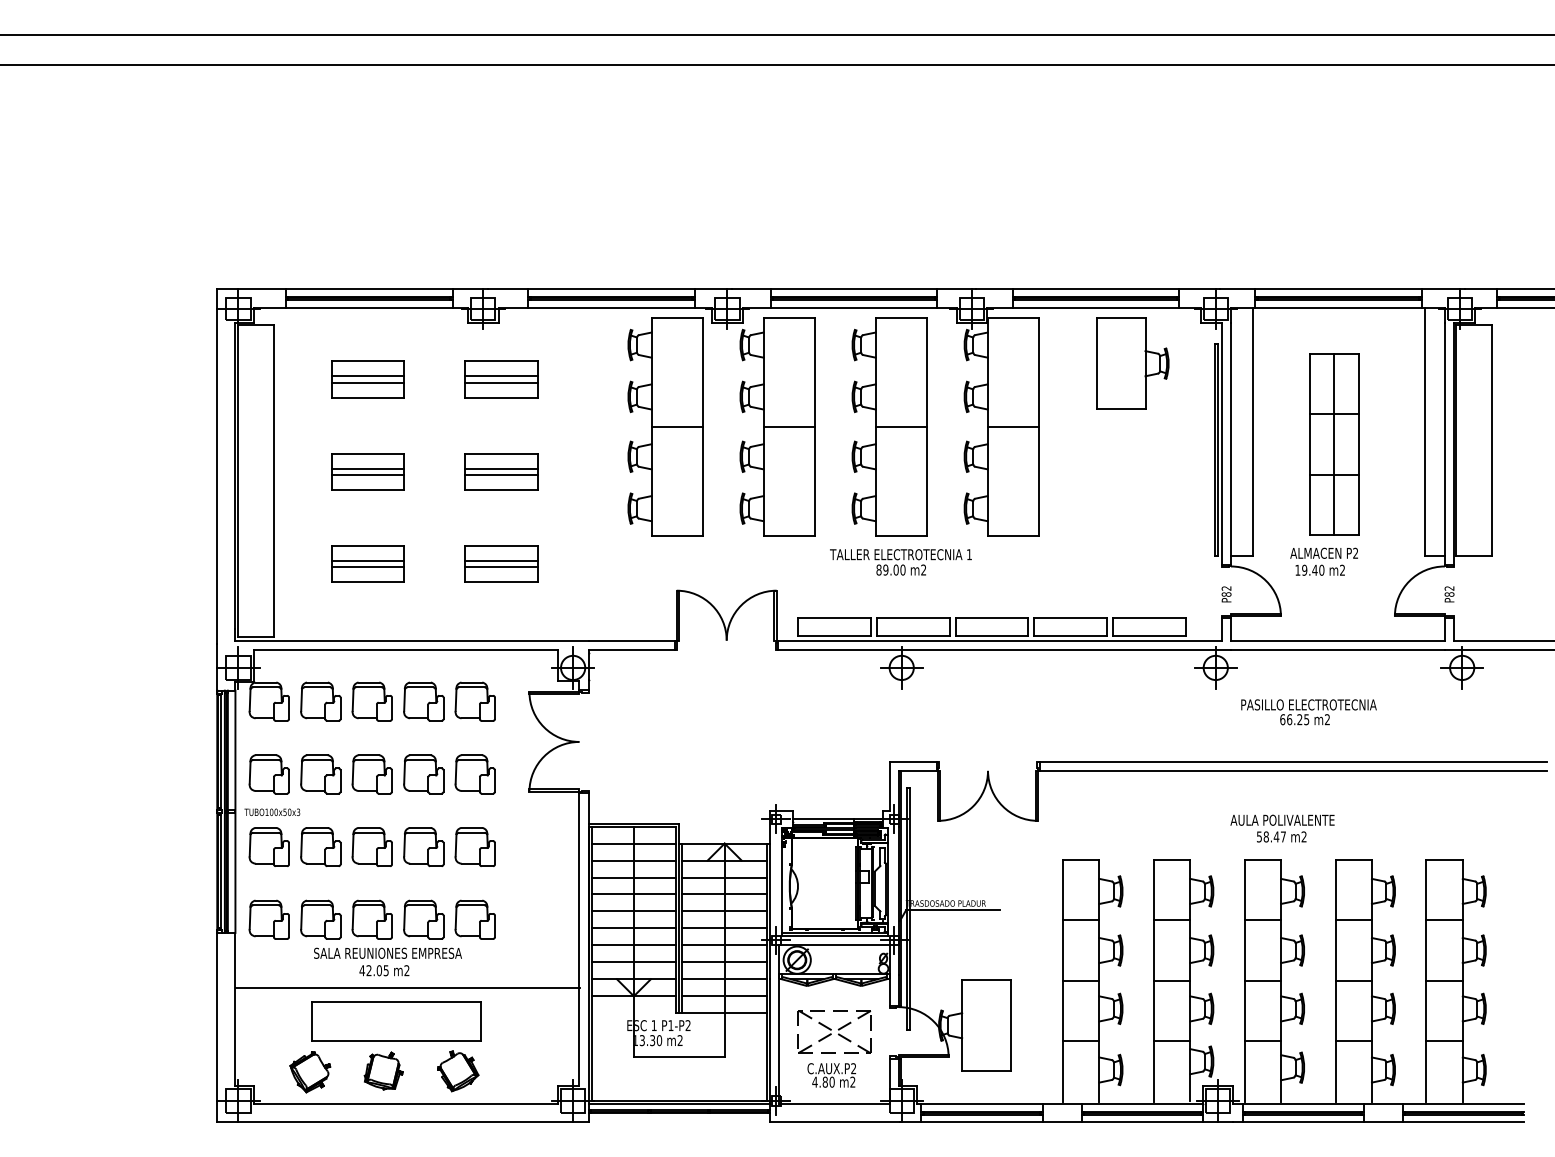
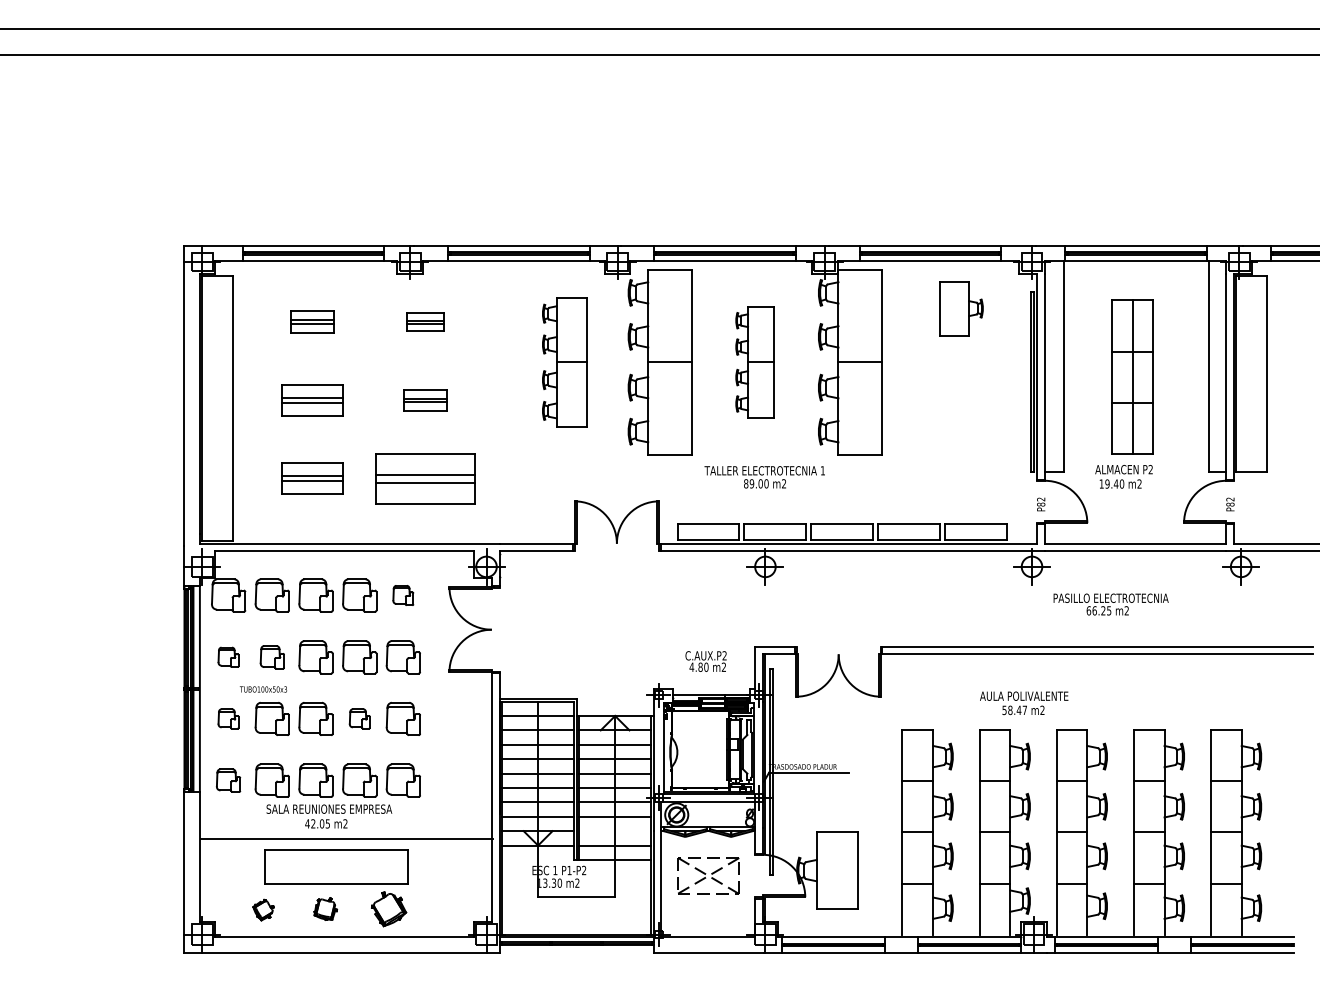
part: (1132, 363) -> (961, 308), size x0.7
part: (367, 379) -> (311, 322), size x0.7
part: (501, 379) -> (425, 322), size x0.6
part: (665, 426) -> (564, 361), size x0.7
part: (889, 426) -> (755, 361), size x0.6
part: (501, 471) -> (425, 400), size x0.7
part: (501, 563) -> (425, 478), size x1.6
part: (474, 701) -> (402, 595), size x0.6
part: (268, 774) -> (227, 657), size x0.6
part: (320, 774) -> (272, 657), size x0.7
text: (272, 811) -> (263, 688), moved
text: (1282, 828) -> (1024, 703), moved
part: (268, 846) -> (227, 718), size x0.6
part: (423, 846) -> (359, 718), size x0.6
part: (268, 919) -> (227, 780), size x0.7
line: (724, 979) -> (615, 831), removed
part: (383, 1070) -> (325, 908), size x0.7
part: (310, 1072) -> (263, 910), size x0.6
text: (831, 1075) -> (705, 661), moved

